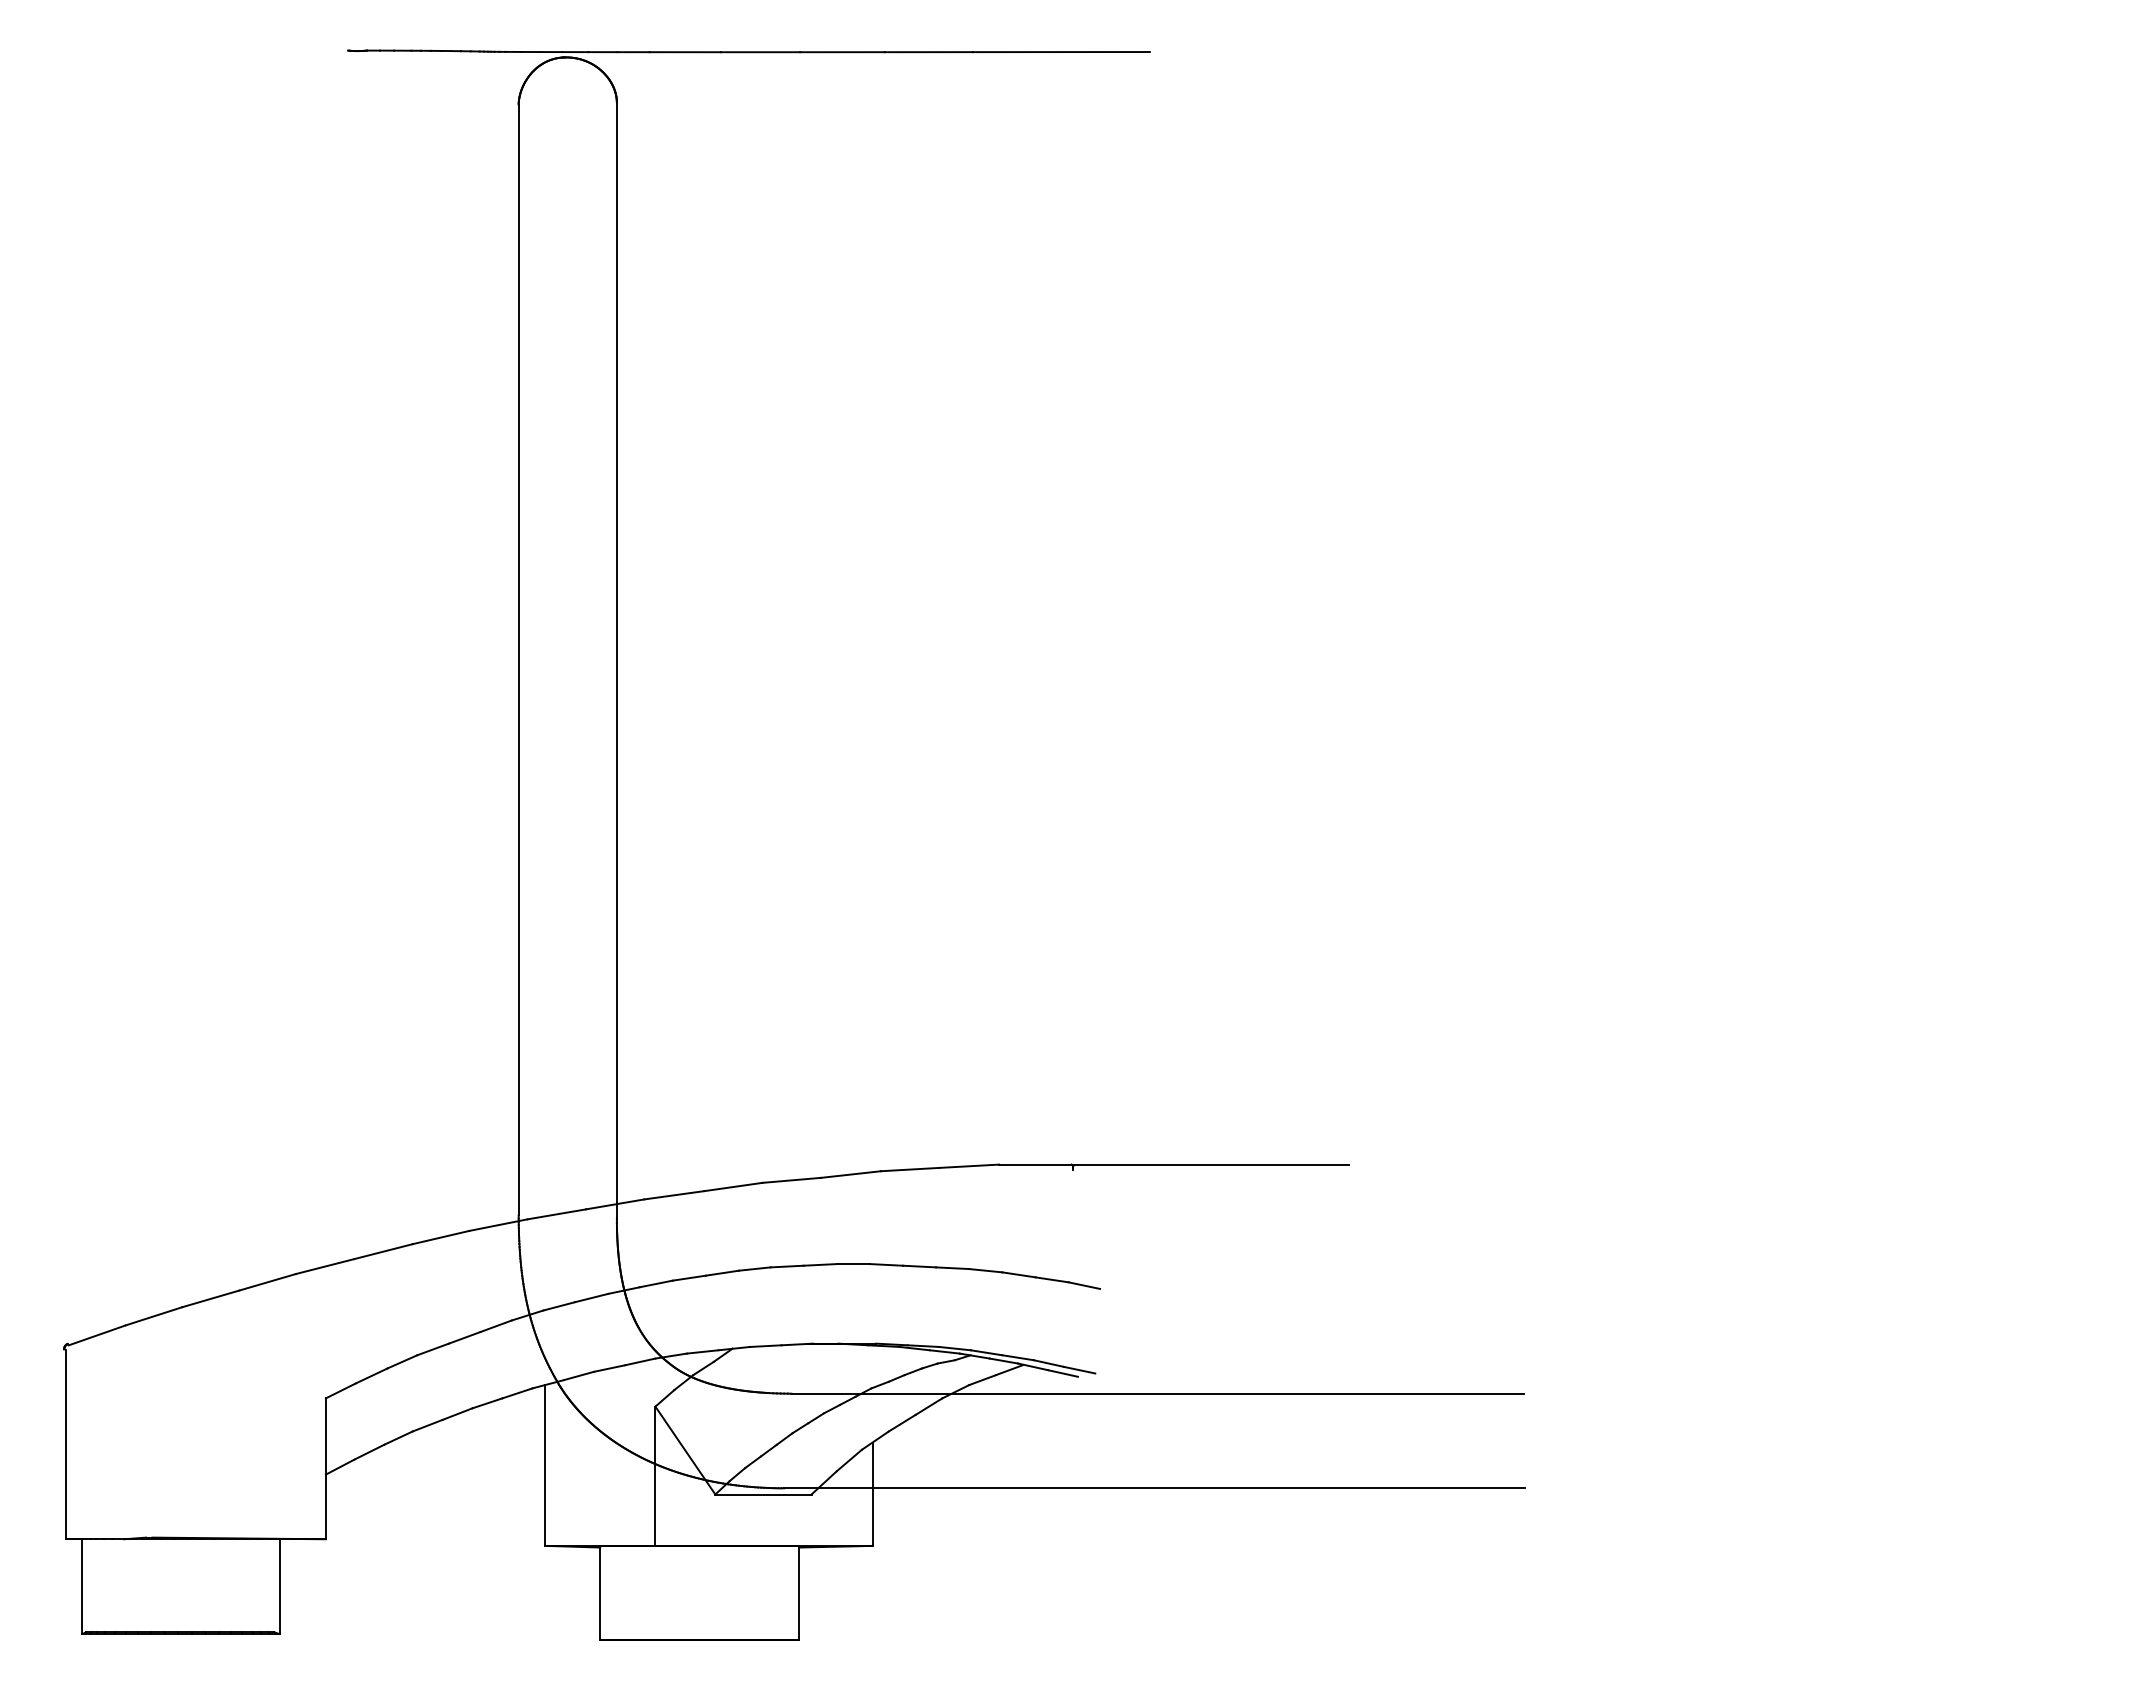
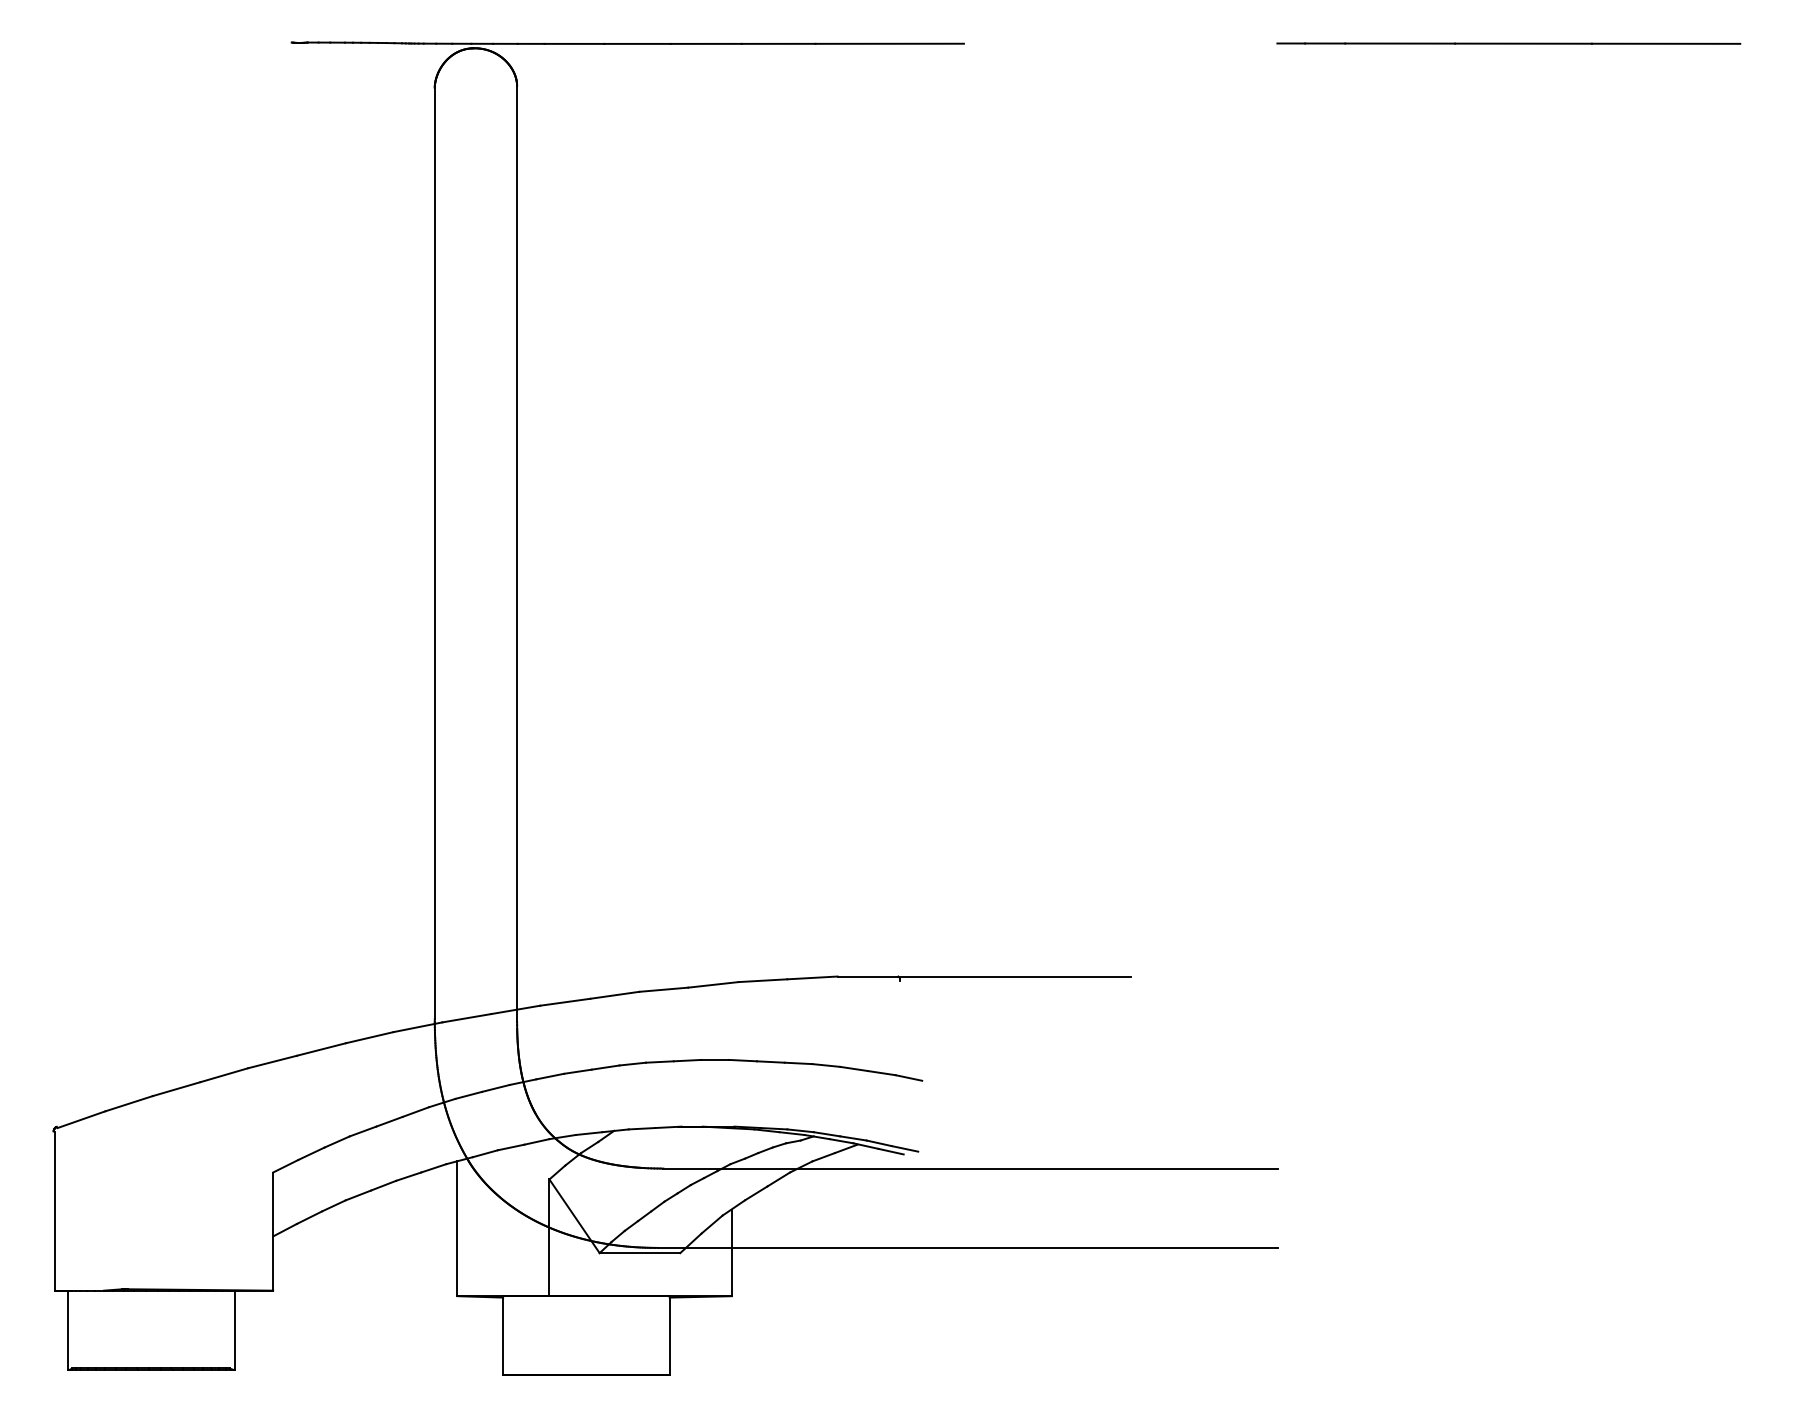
line: (1799, 51) -> (1508, 43), added

